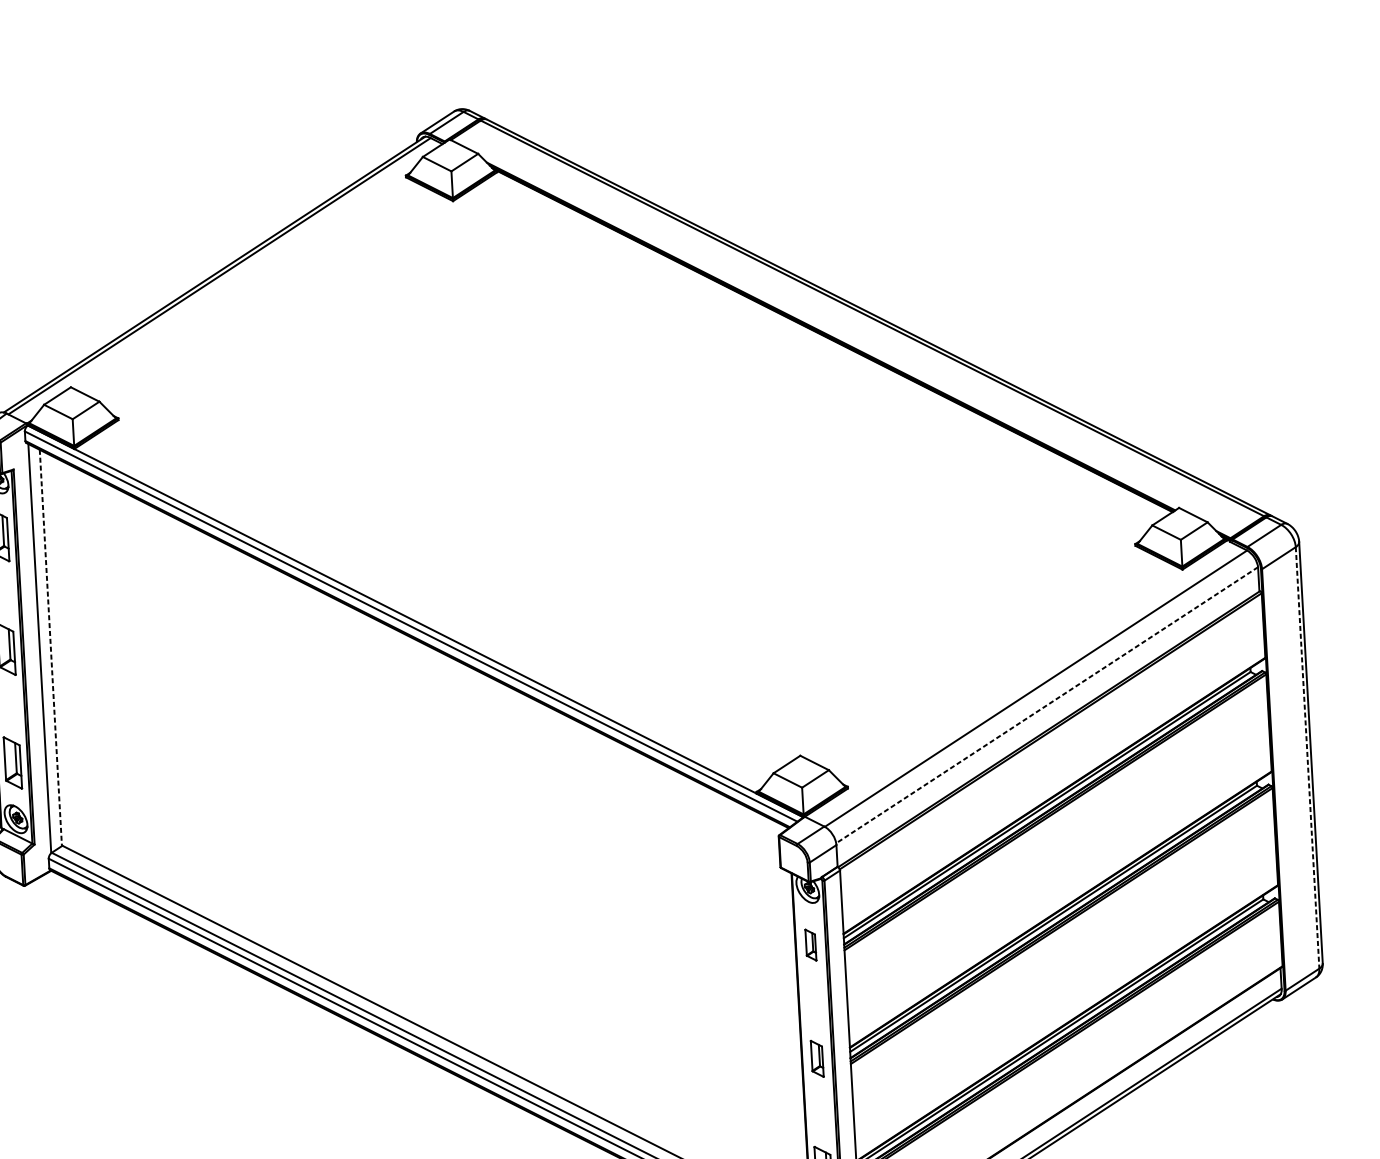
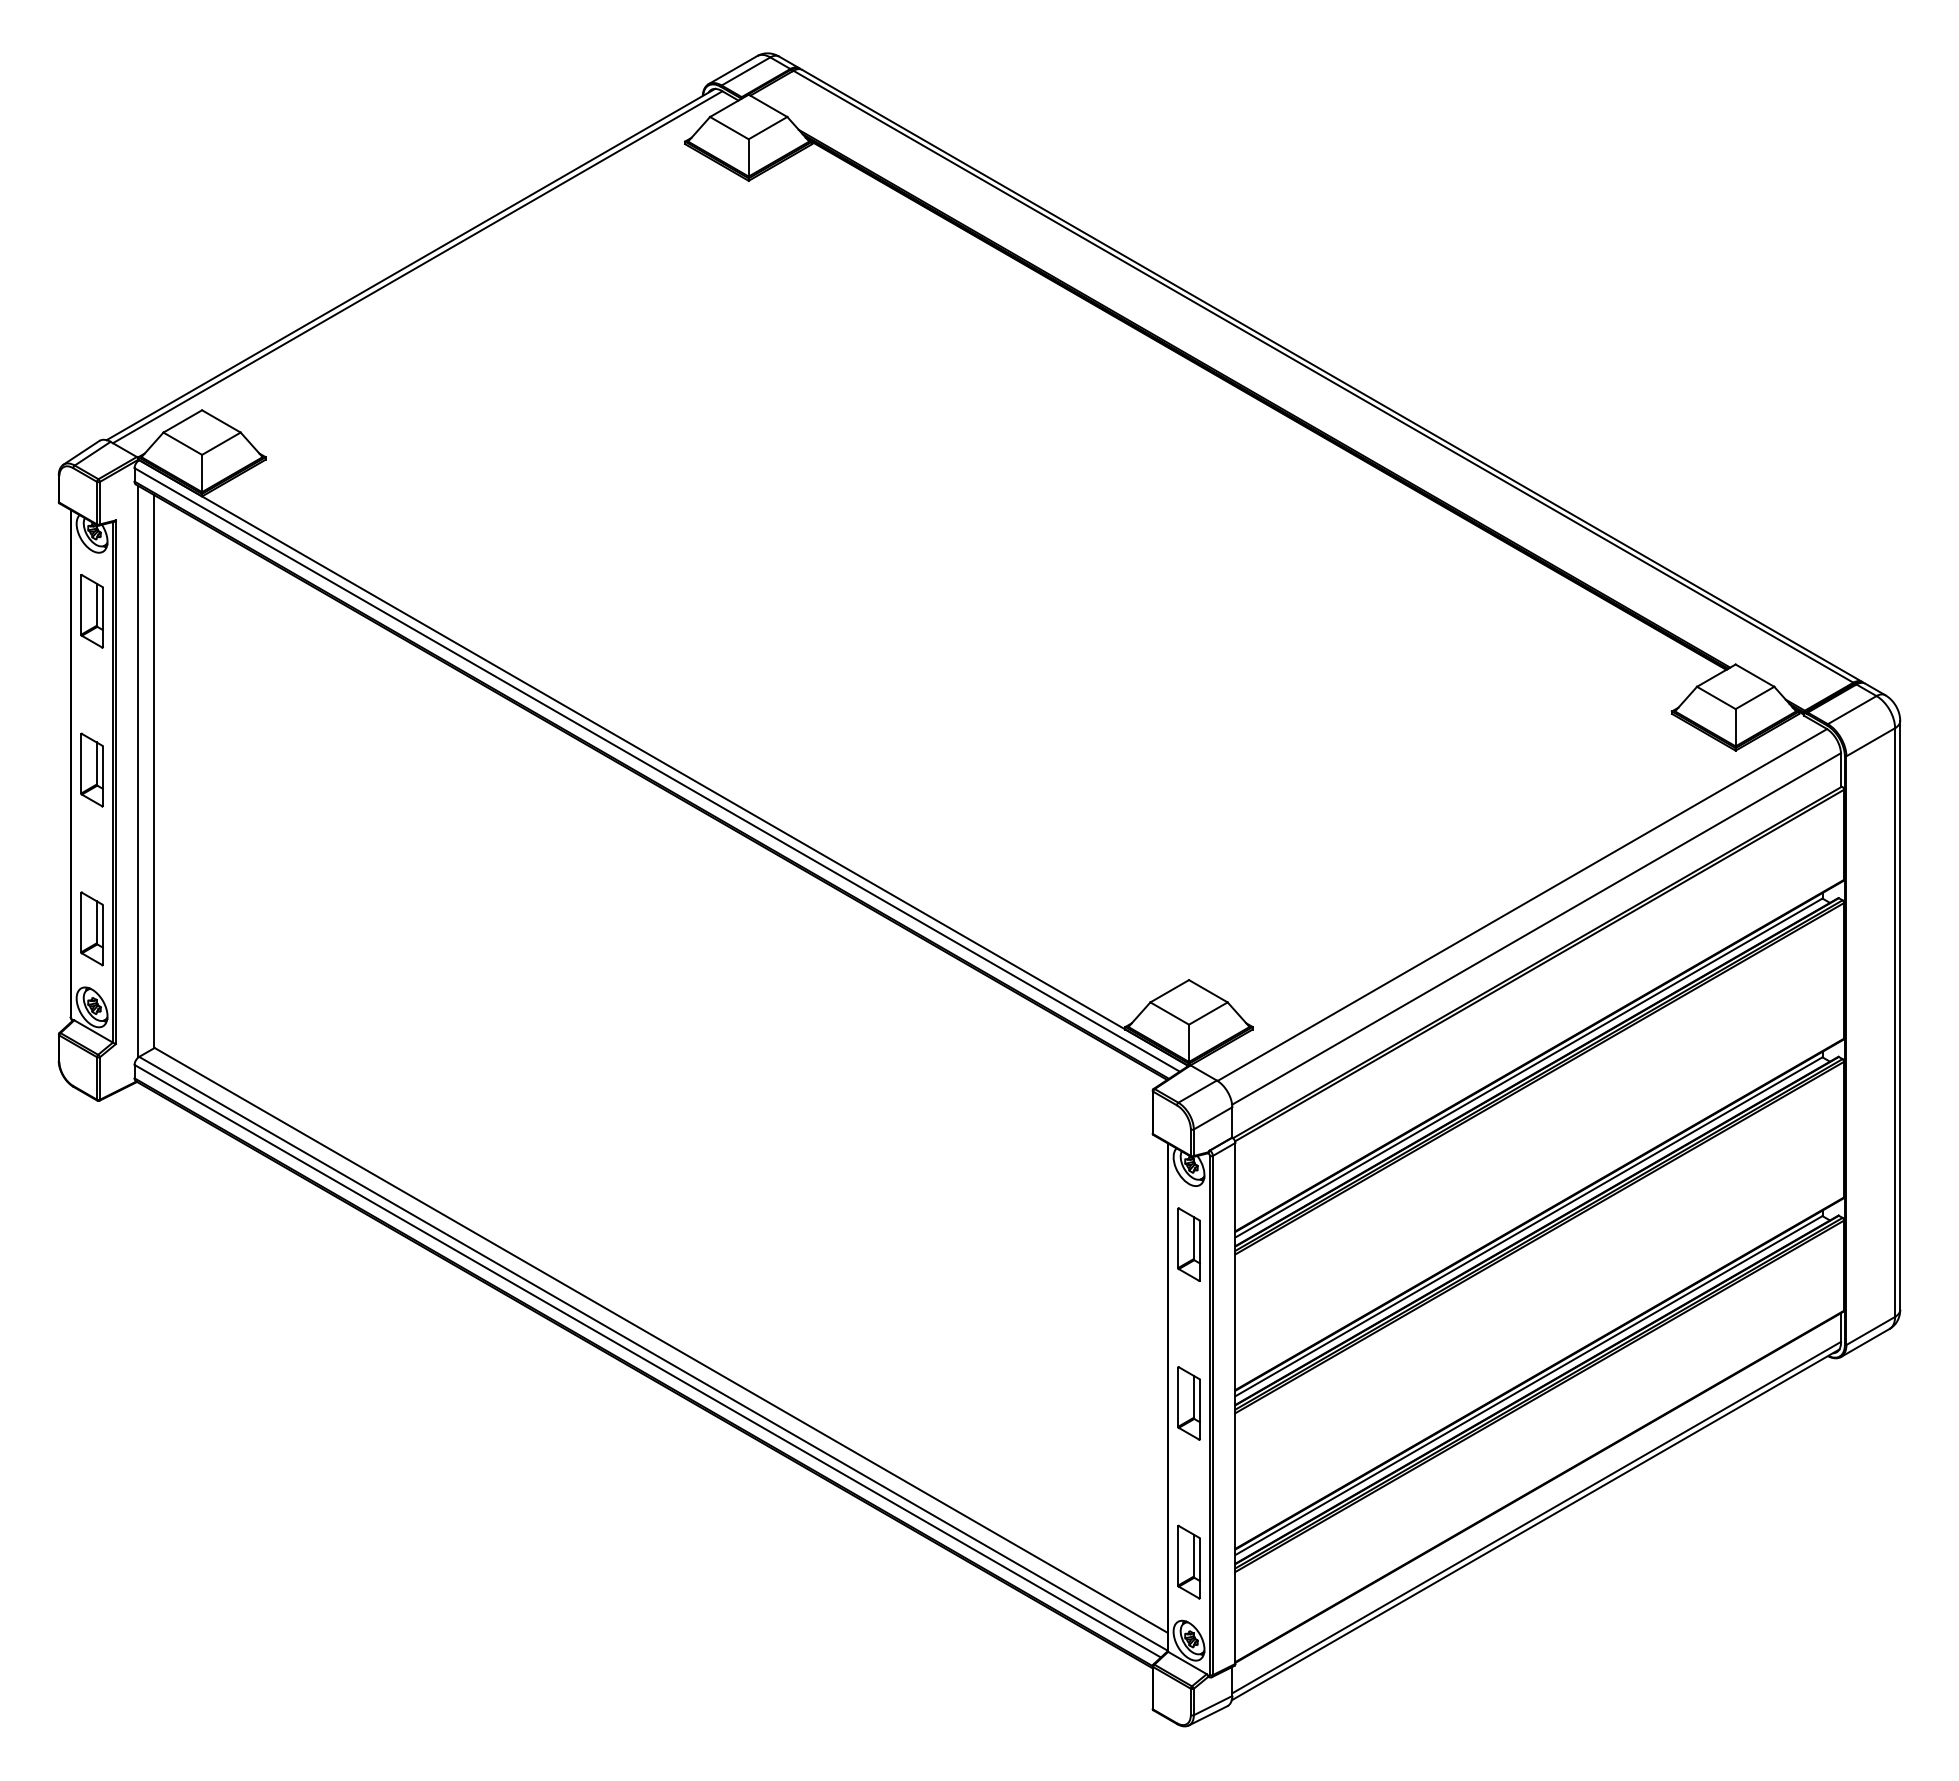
line: (50, 647) -> (153, 771), dashed -> solid
line: (1047, 704) -> (1536, 928), dashed -> solid
line: (1307, 758) -> (1895, 1023), dashed -> solid
part: (810, 945) -> (1188, 1244), size x1.67
part: (816, 1058) -> (1188, 1403), size x1.43

